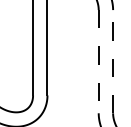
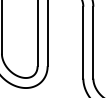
line: (98, 61) -> (83, 42), dashed -> solid
line: (113, 61) -> (93, 42), dashed -> solid

